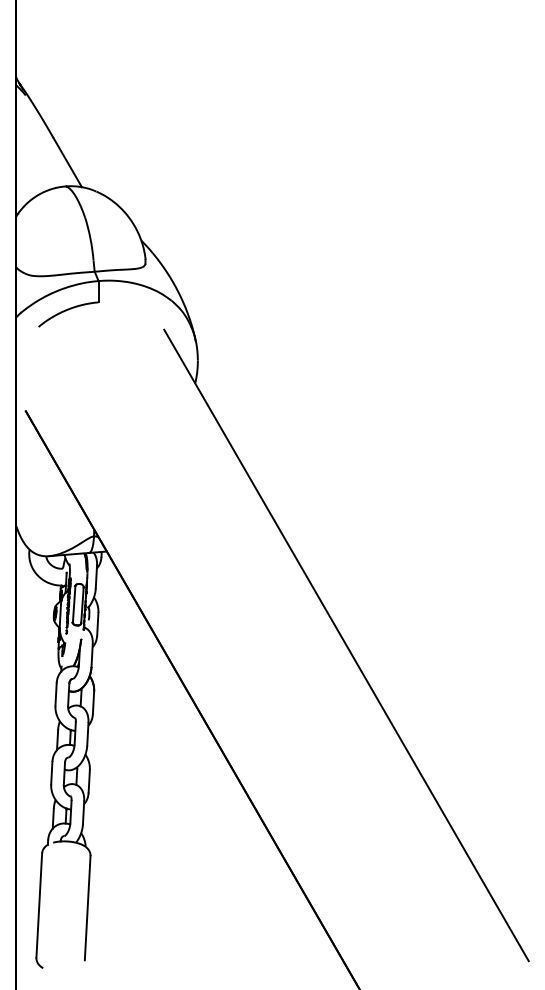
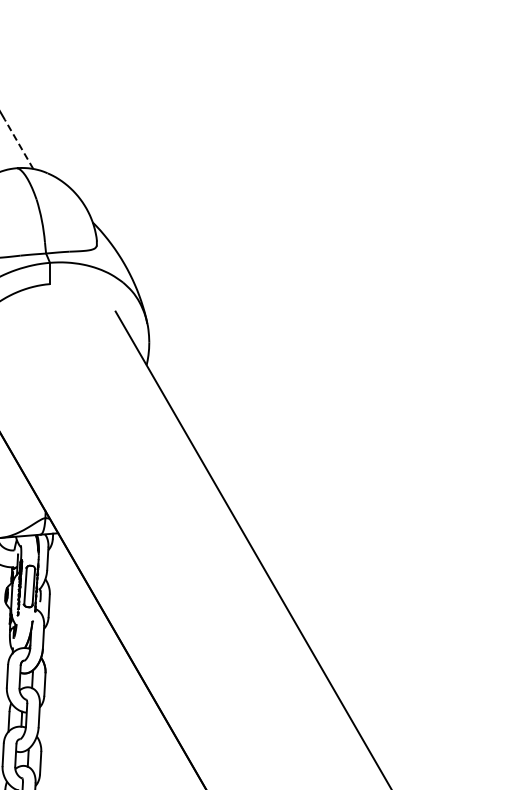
line: (67, 162) -> (18, 144), solid -> dashed

